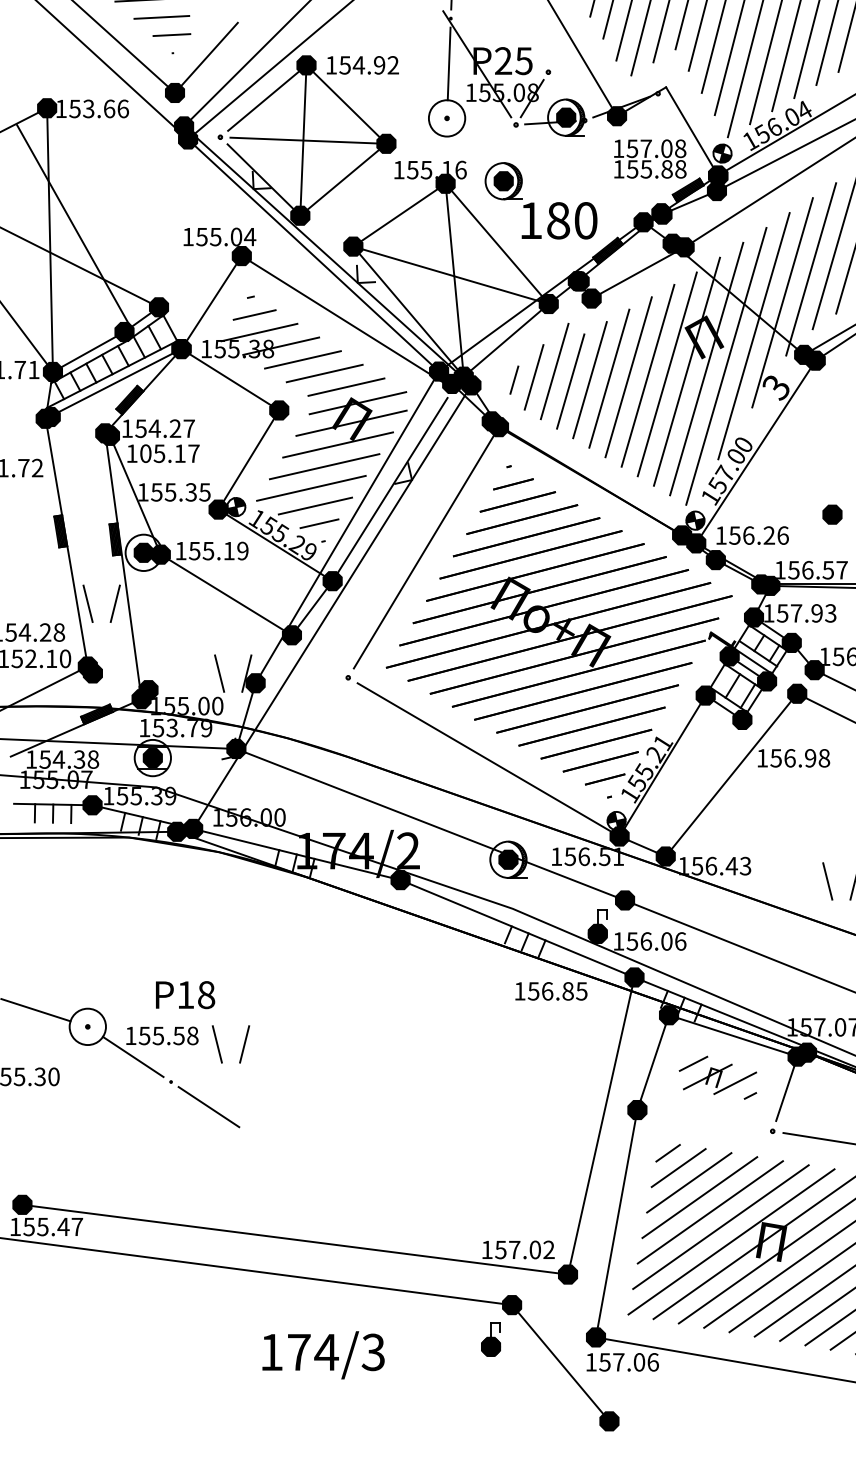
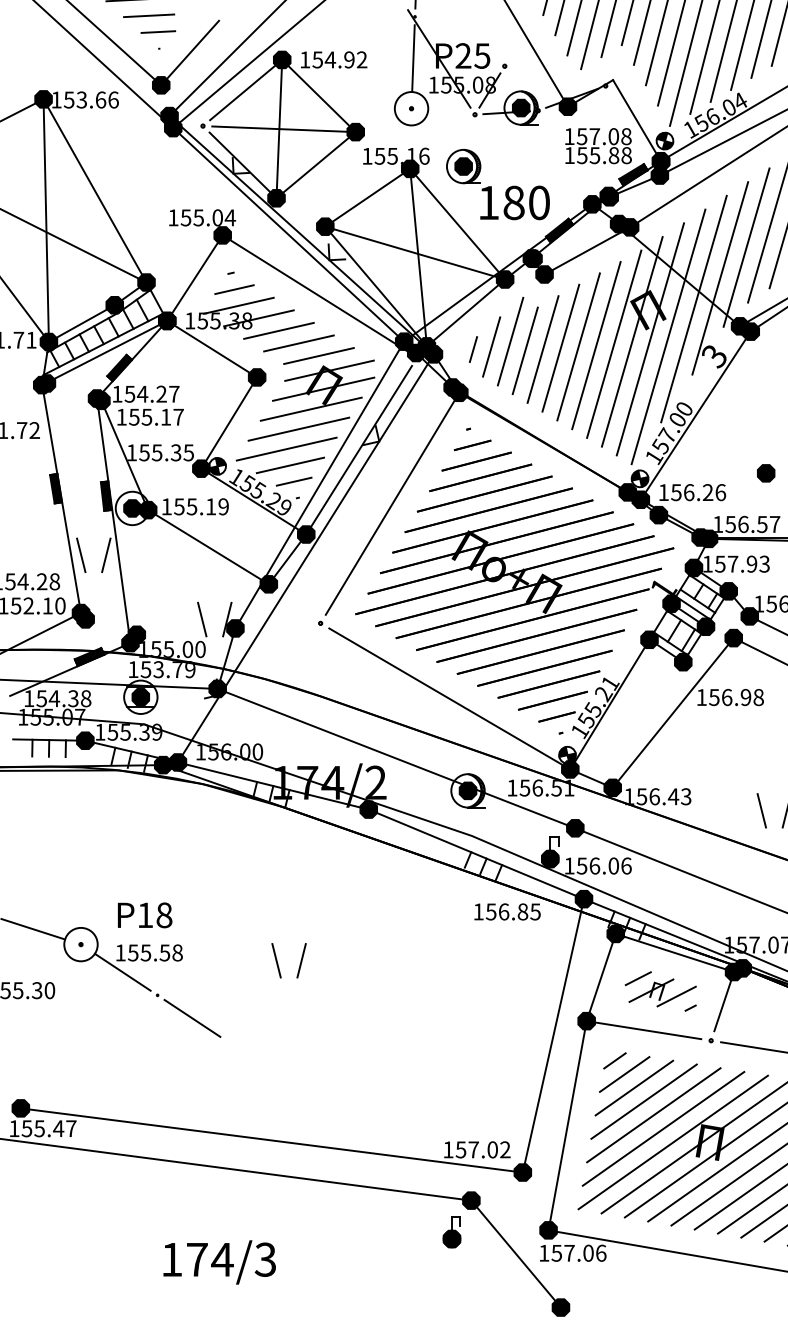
line: (73, 224) -> (95, 190), moved
text: (145, 453) -> (134, 417), 105.17 -> 155.17
text: (185, 995) -> (145, 915), moved
part: (219, 1047) -> (278, 963), moved
line: (699, 1119) -> (643, 1029), added
text: (323, 1355) -> (219, 1262), moved

